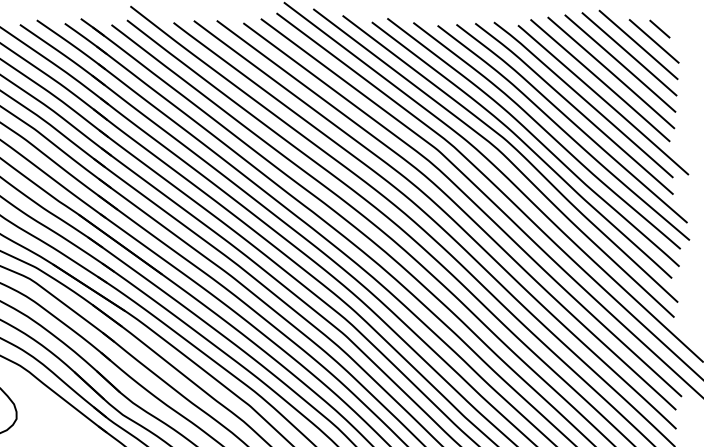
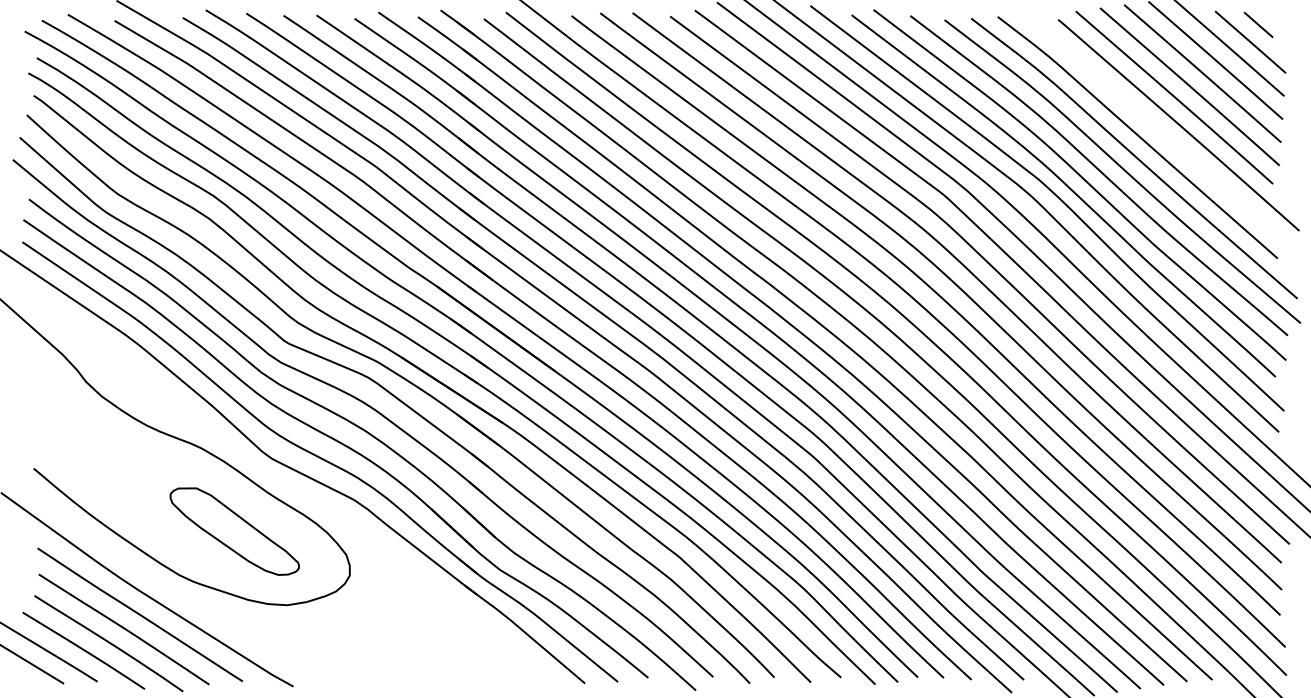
curve: (583, 99) -> (1150, 124), removed

